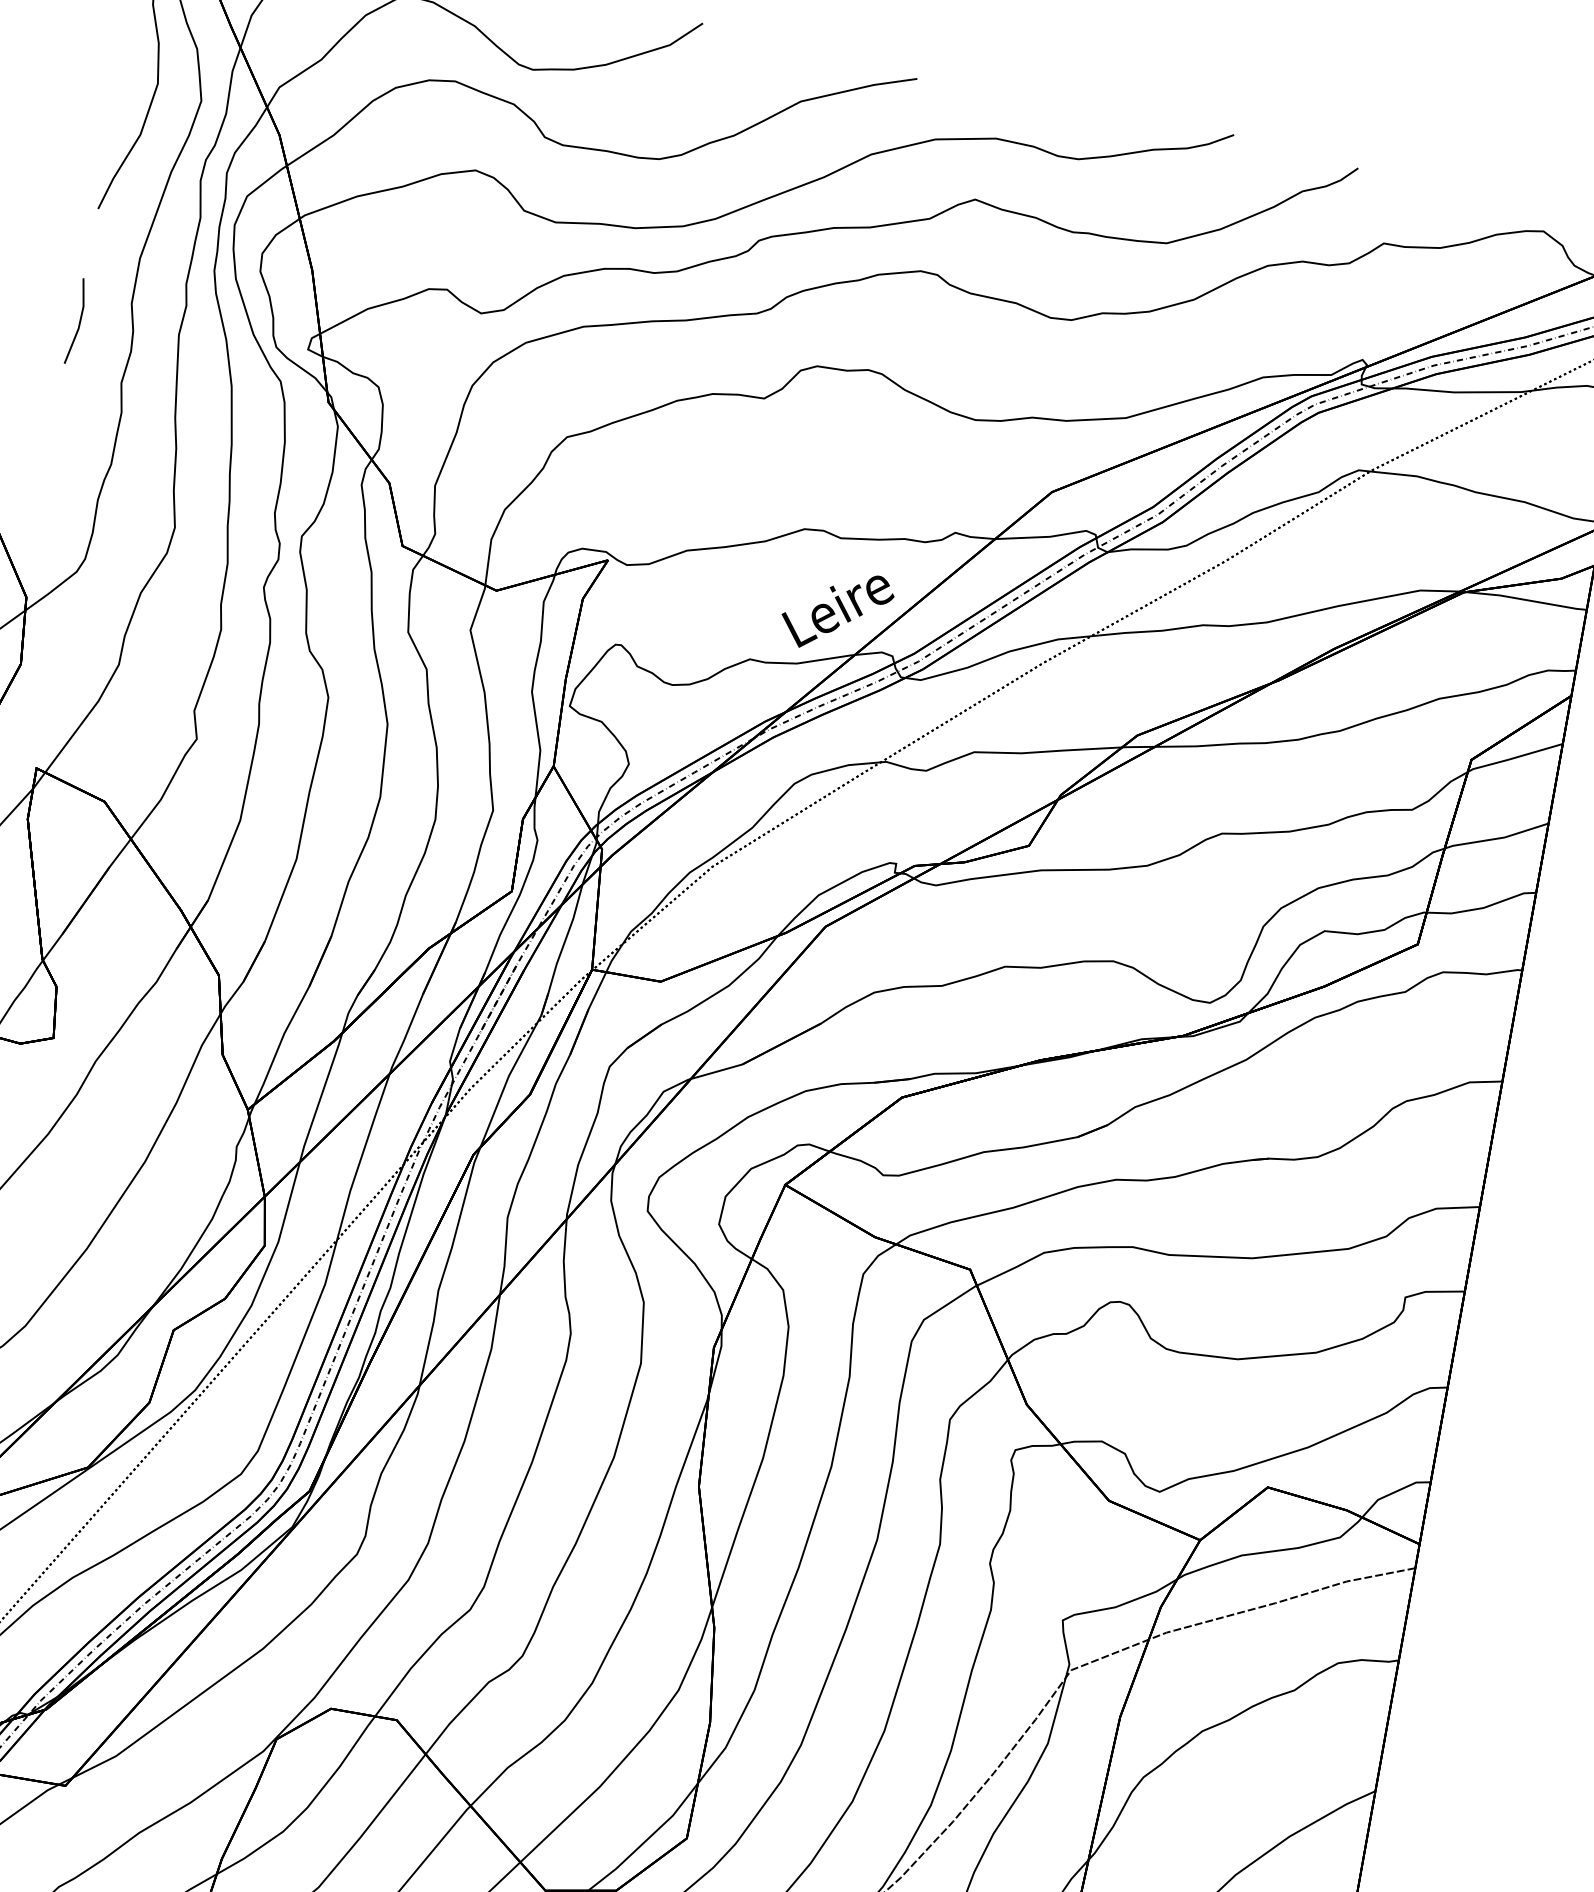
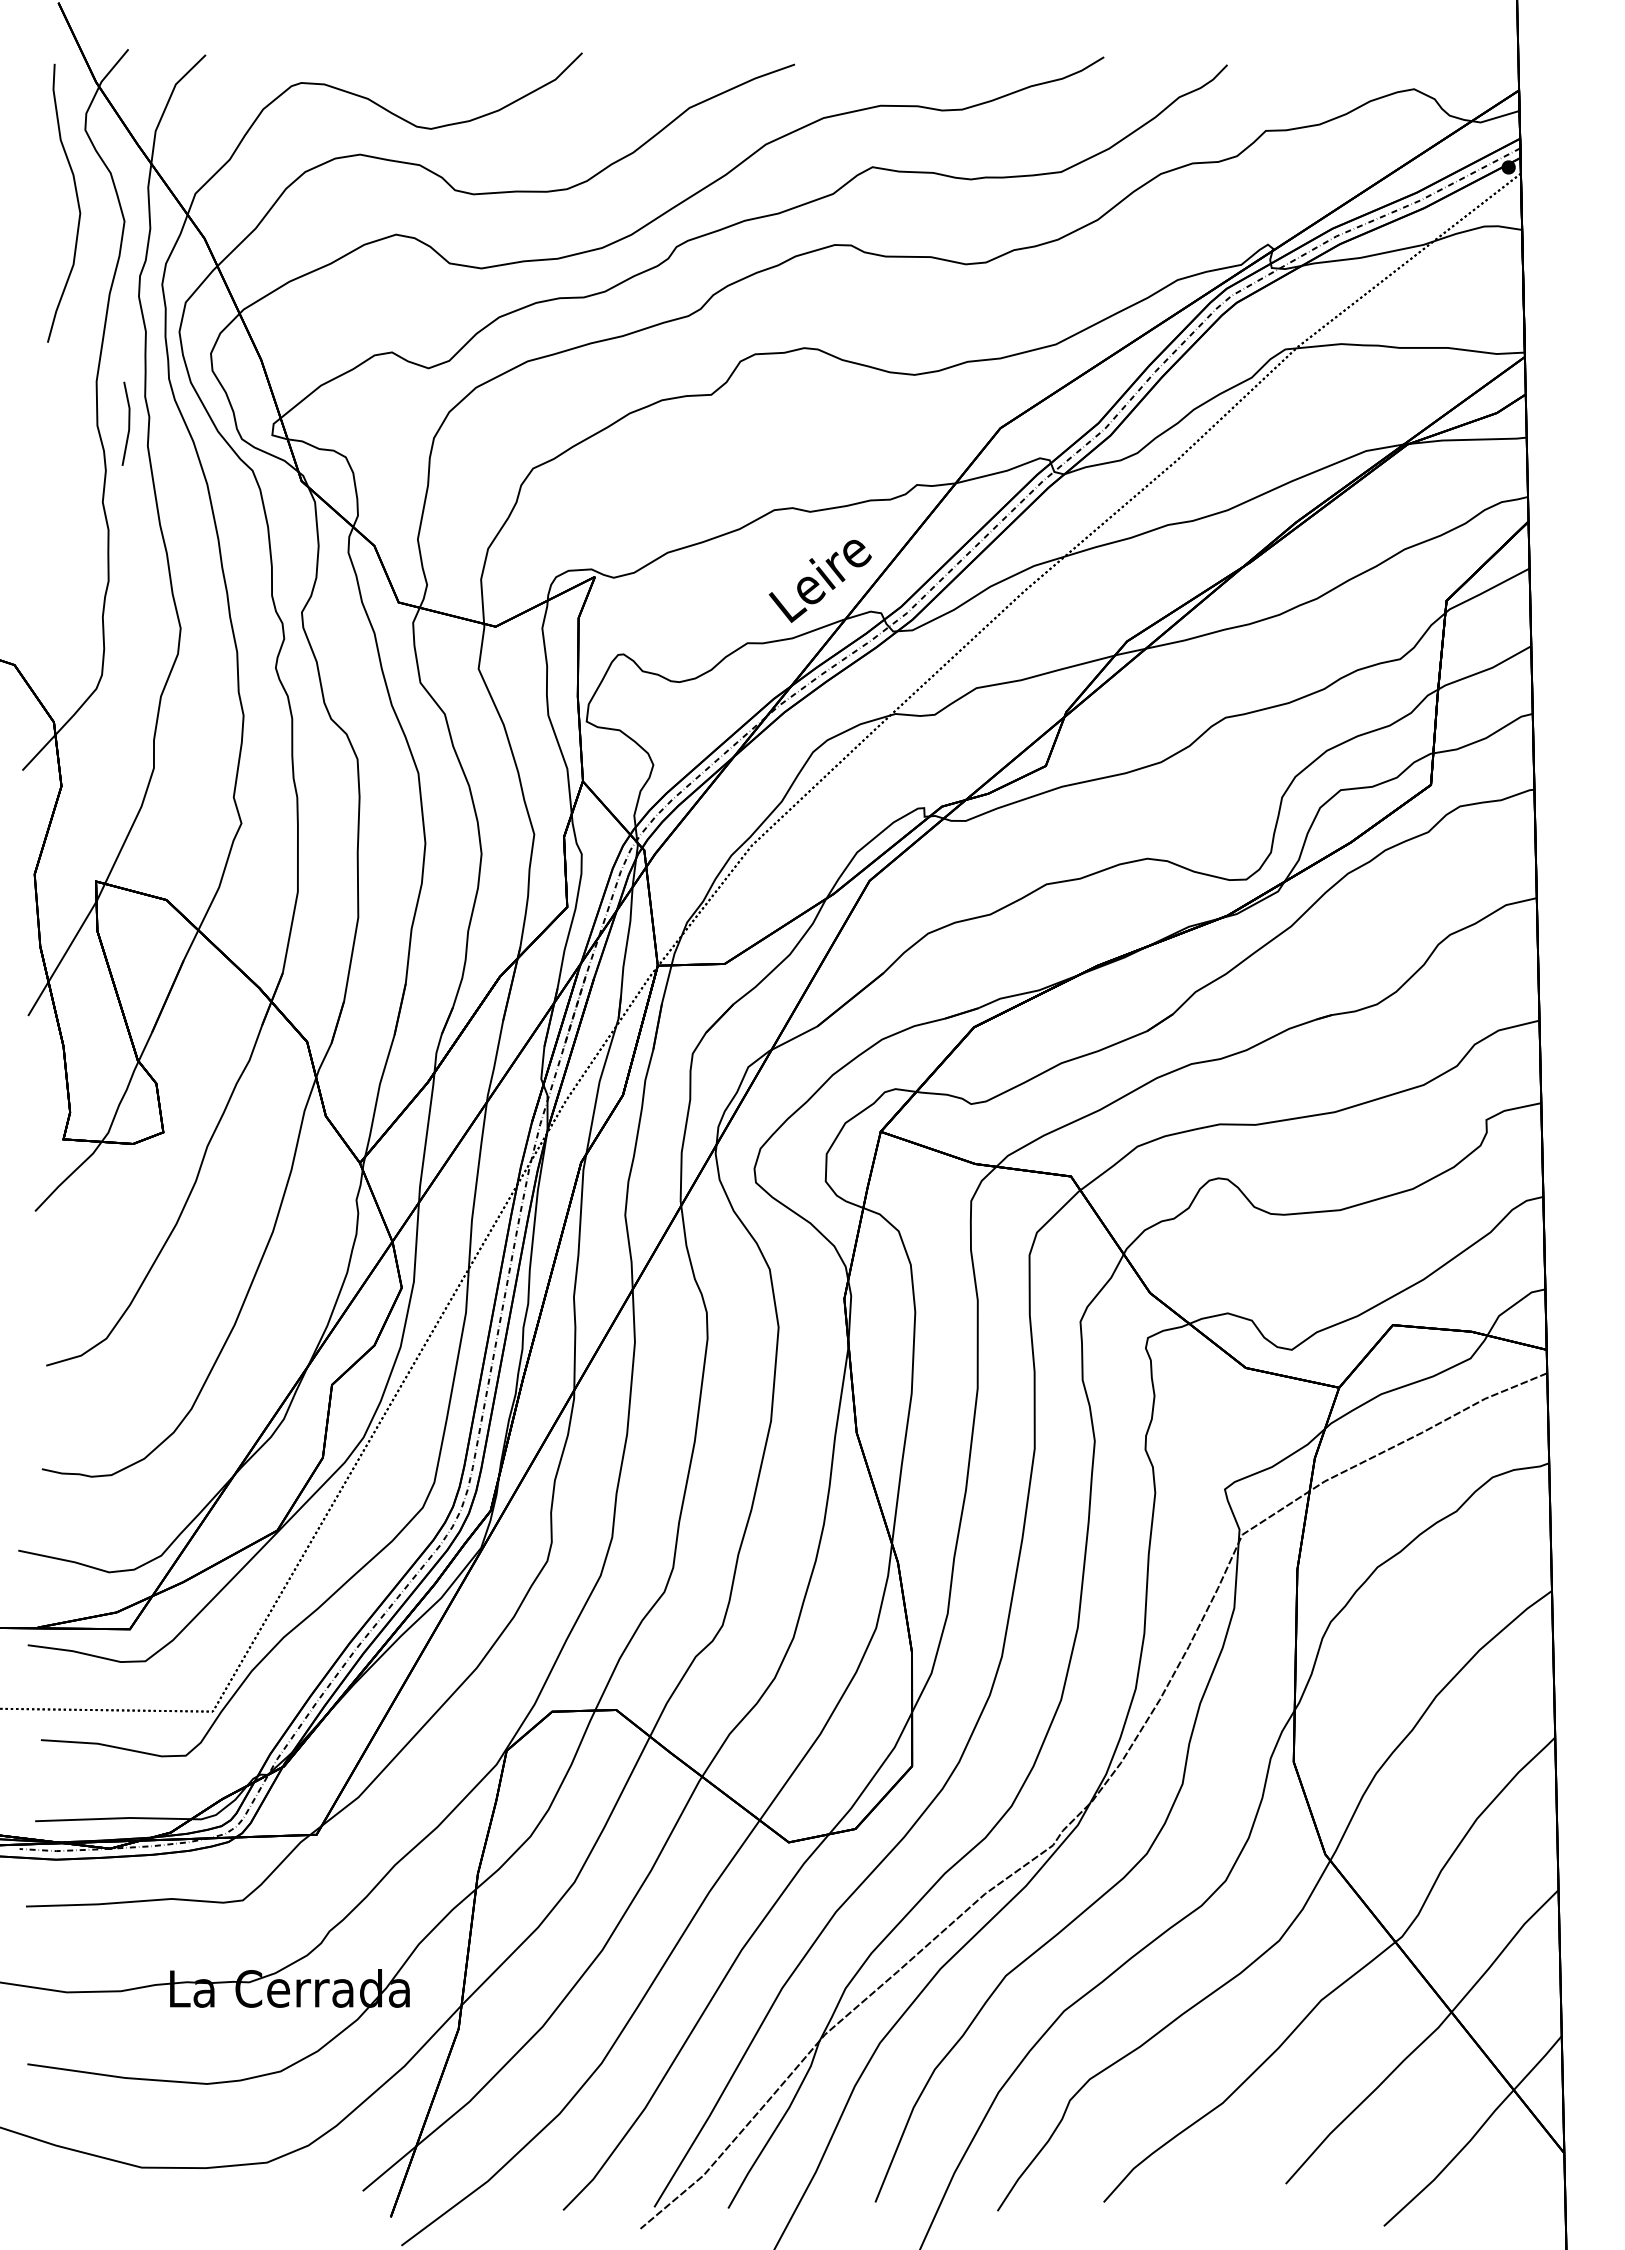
line: (79, 321) -> (128, 423), moved

